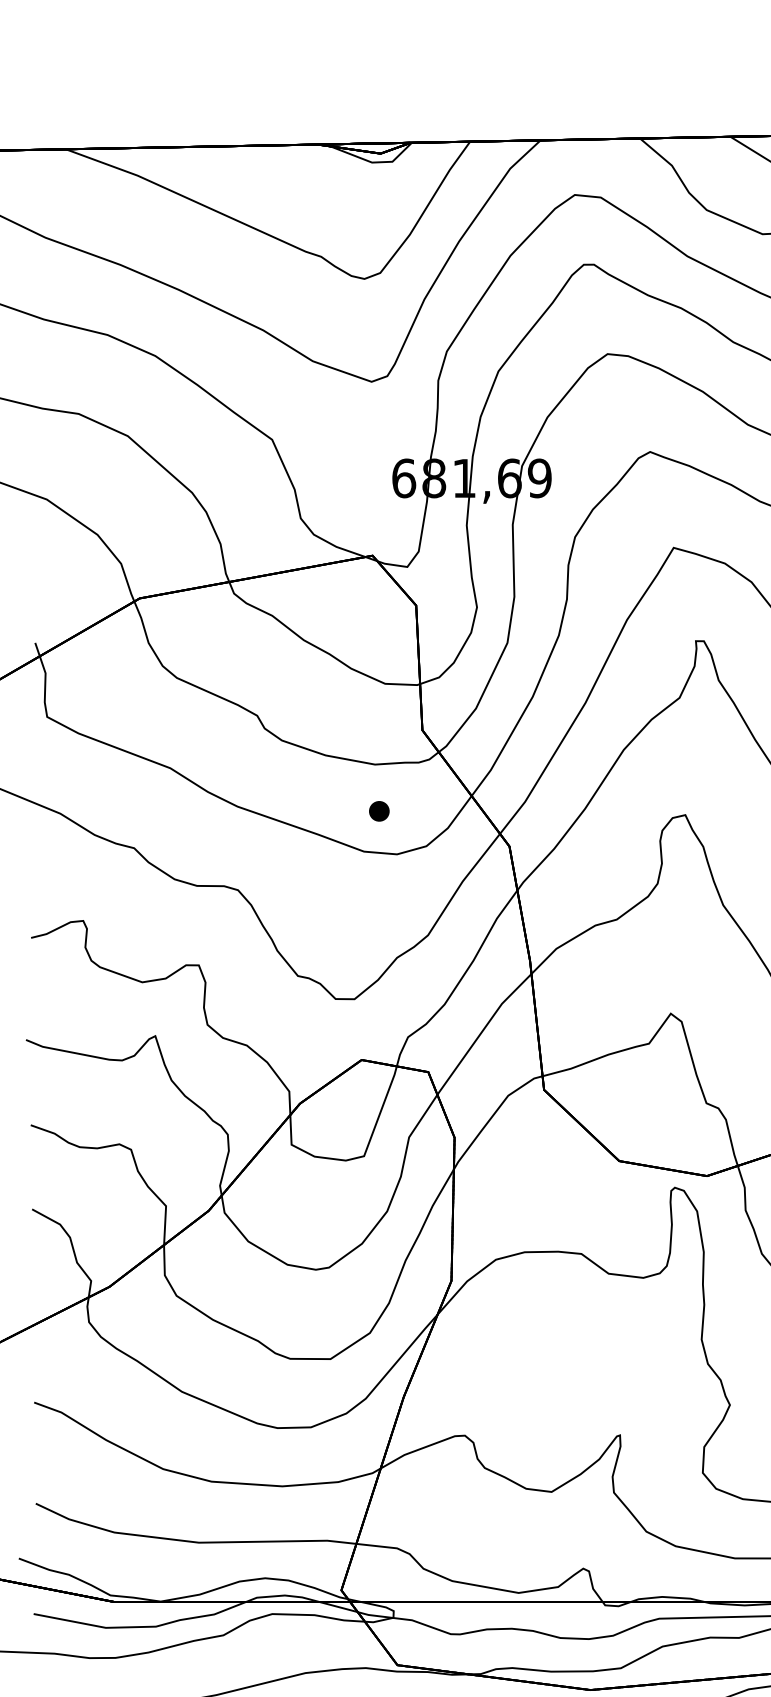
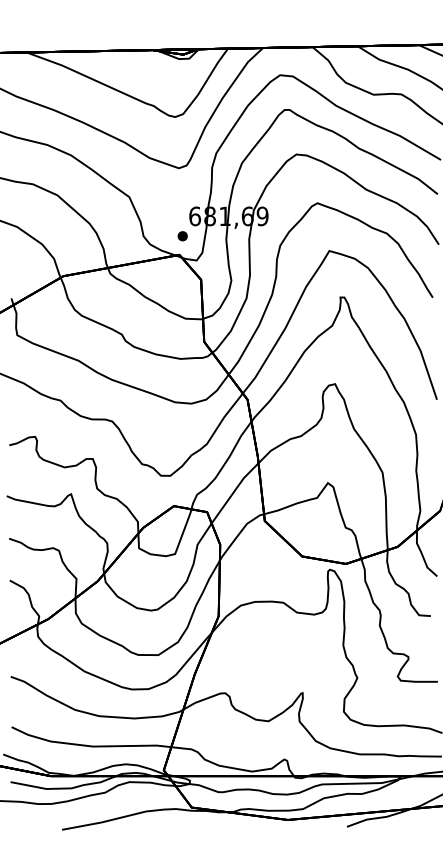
part: (378, 811) -> (182, 236), moved

